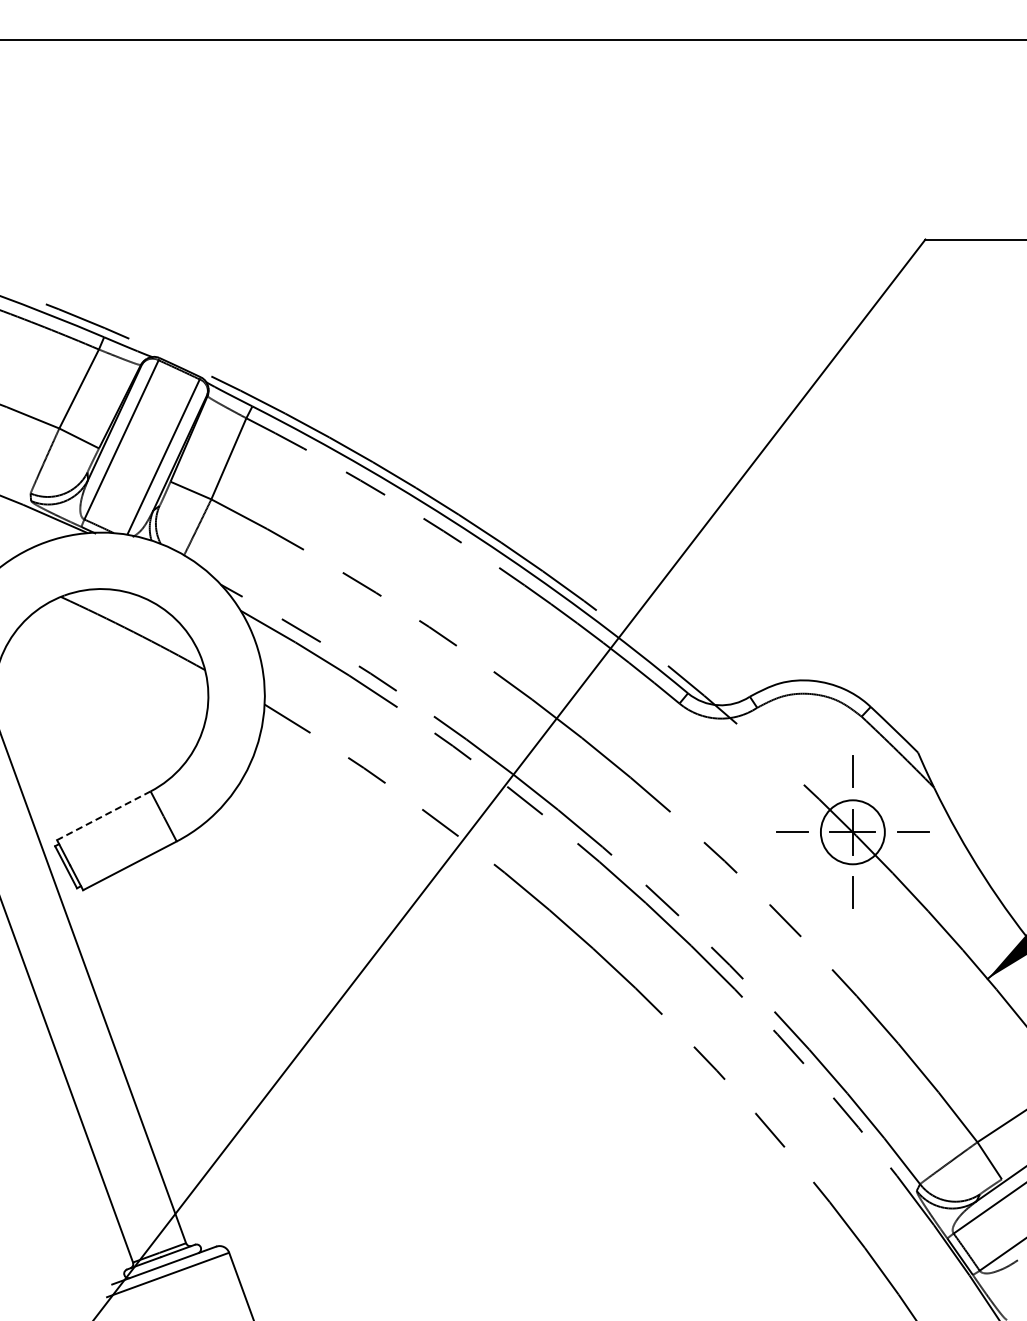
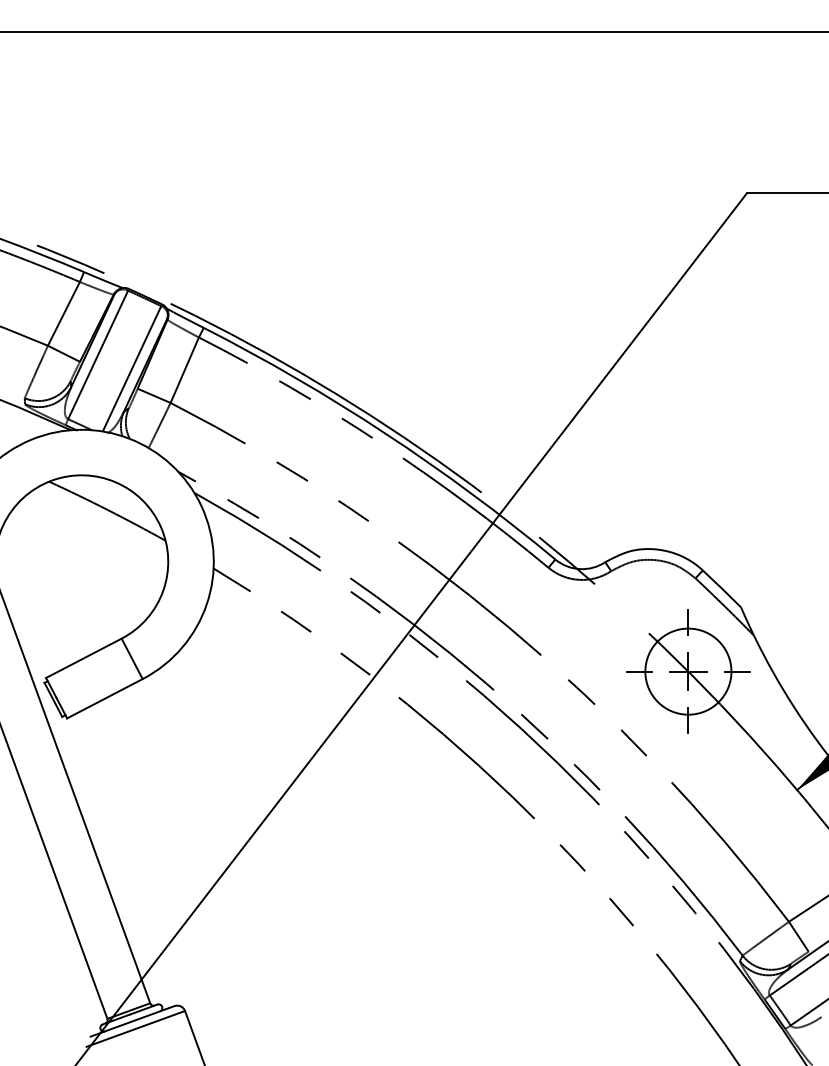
line: (103, 815) -> (83, 658), dashed -> solid
circle: (852, 831) -> (688, 671), size x1.67

